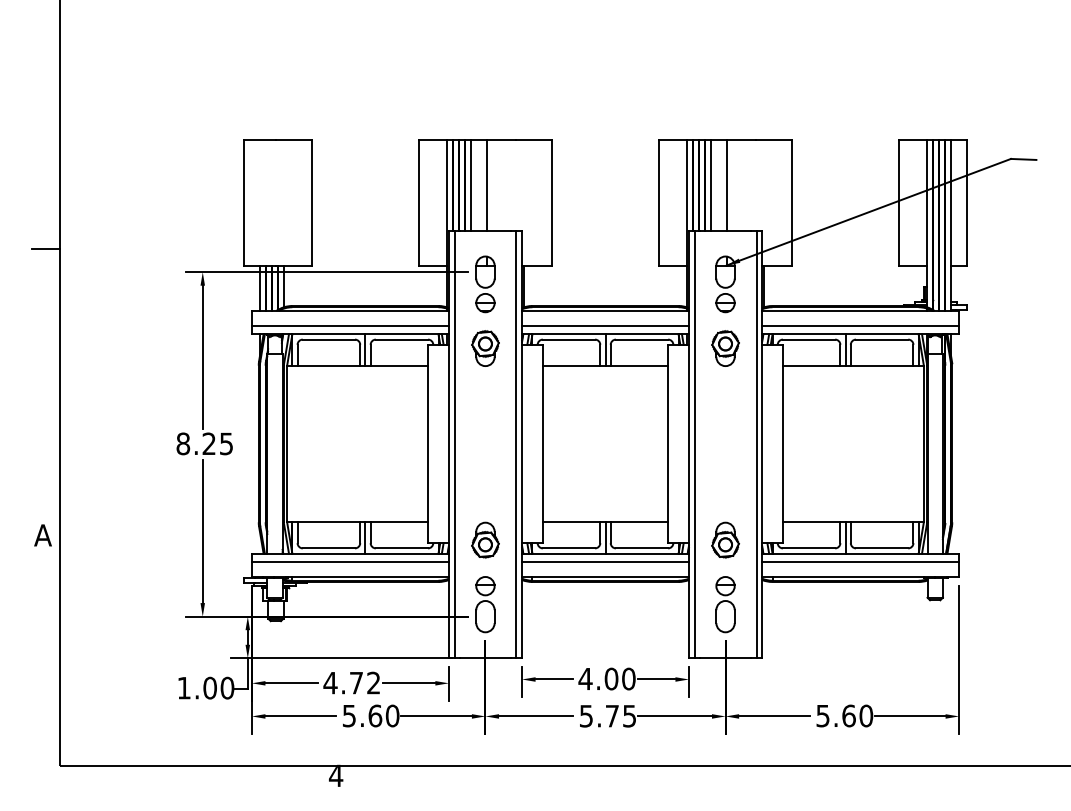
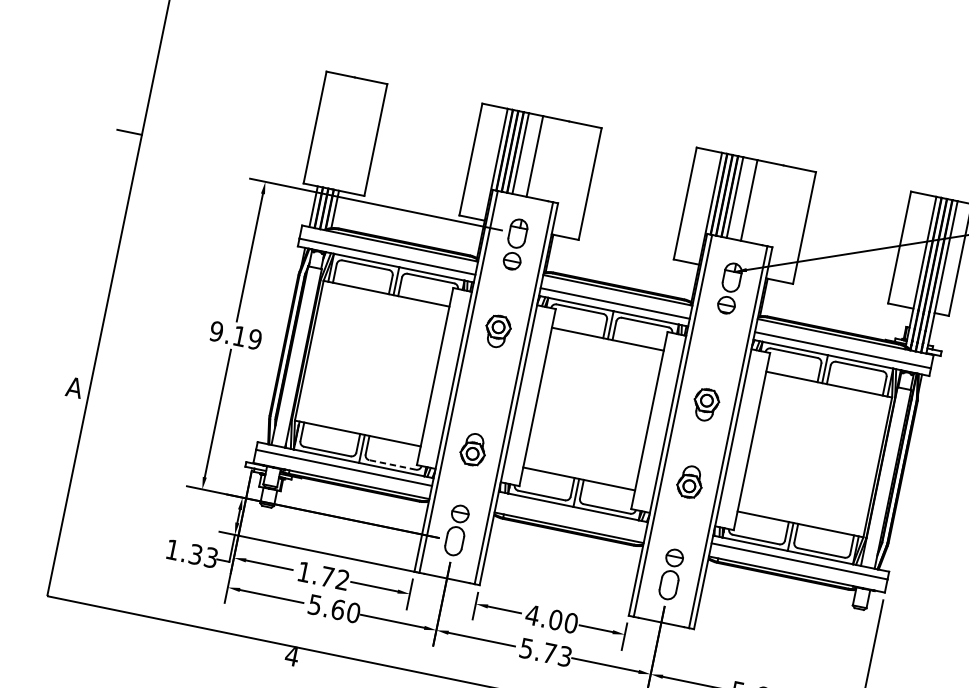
part: (485, 348) -> (497, 331), moved
part: (725, 348) -> (706, 404), moved
text: (204, 443) -> (235, 335), 8.25 -> 9.19
part: (485, 539) -> (473, 449), moved
part: (725, 539) -> (690, 481), moved
line: (401, 548) -> (392, 464), solid -> dashed
line: (605, 562) -> (571, 514), removed
text: (330, 683) -> (304, 572), 4.72 -> 1.72
text: (218, 687) -> (203, 555), 1.00 -> 1.33
text: (629, 715) -> (565, 655), 5.75 -> 5.73

